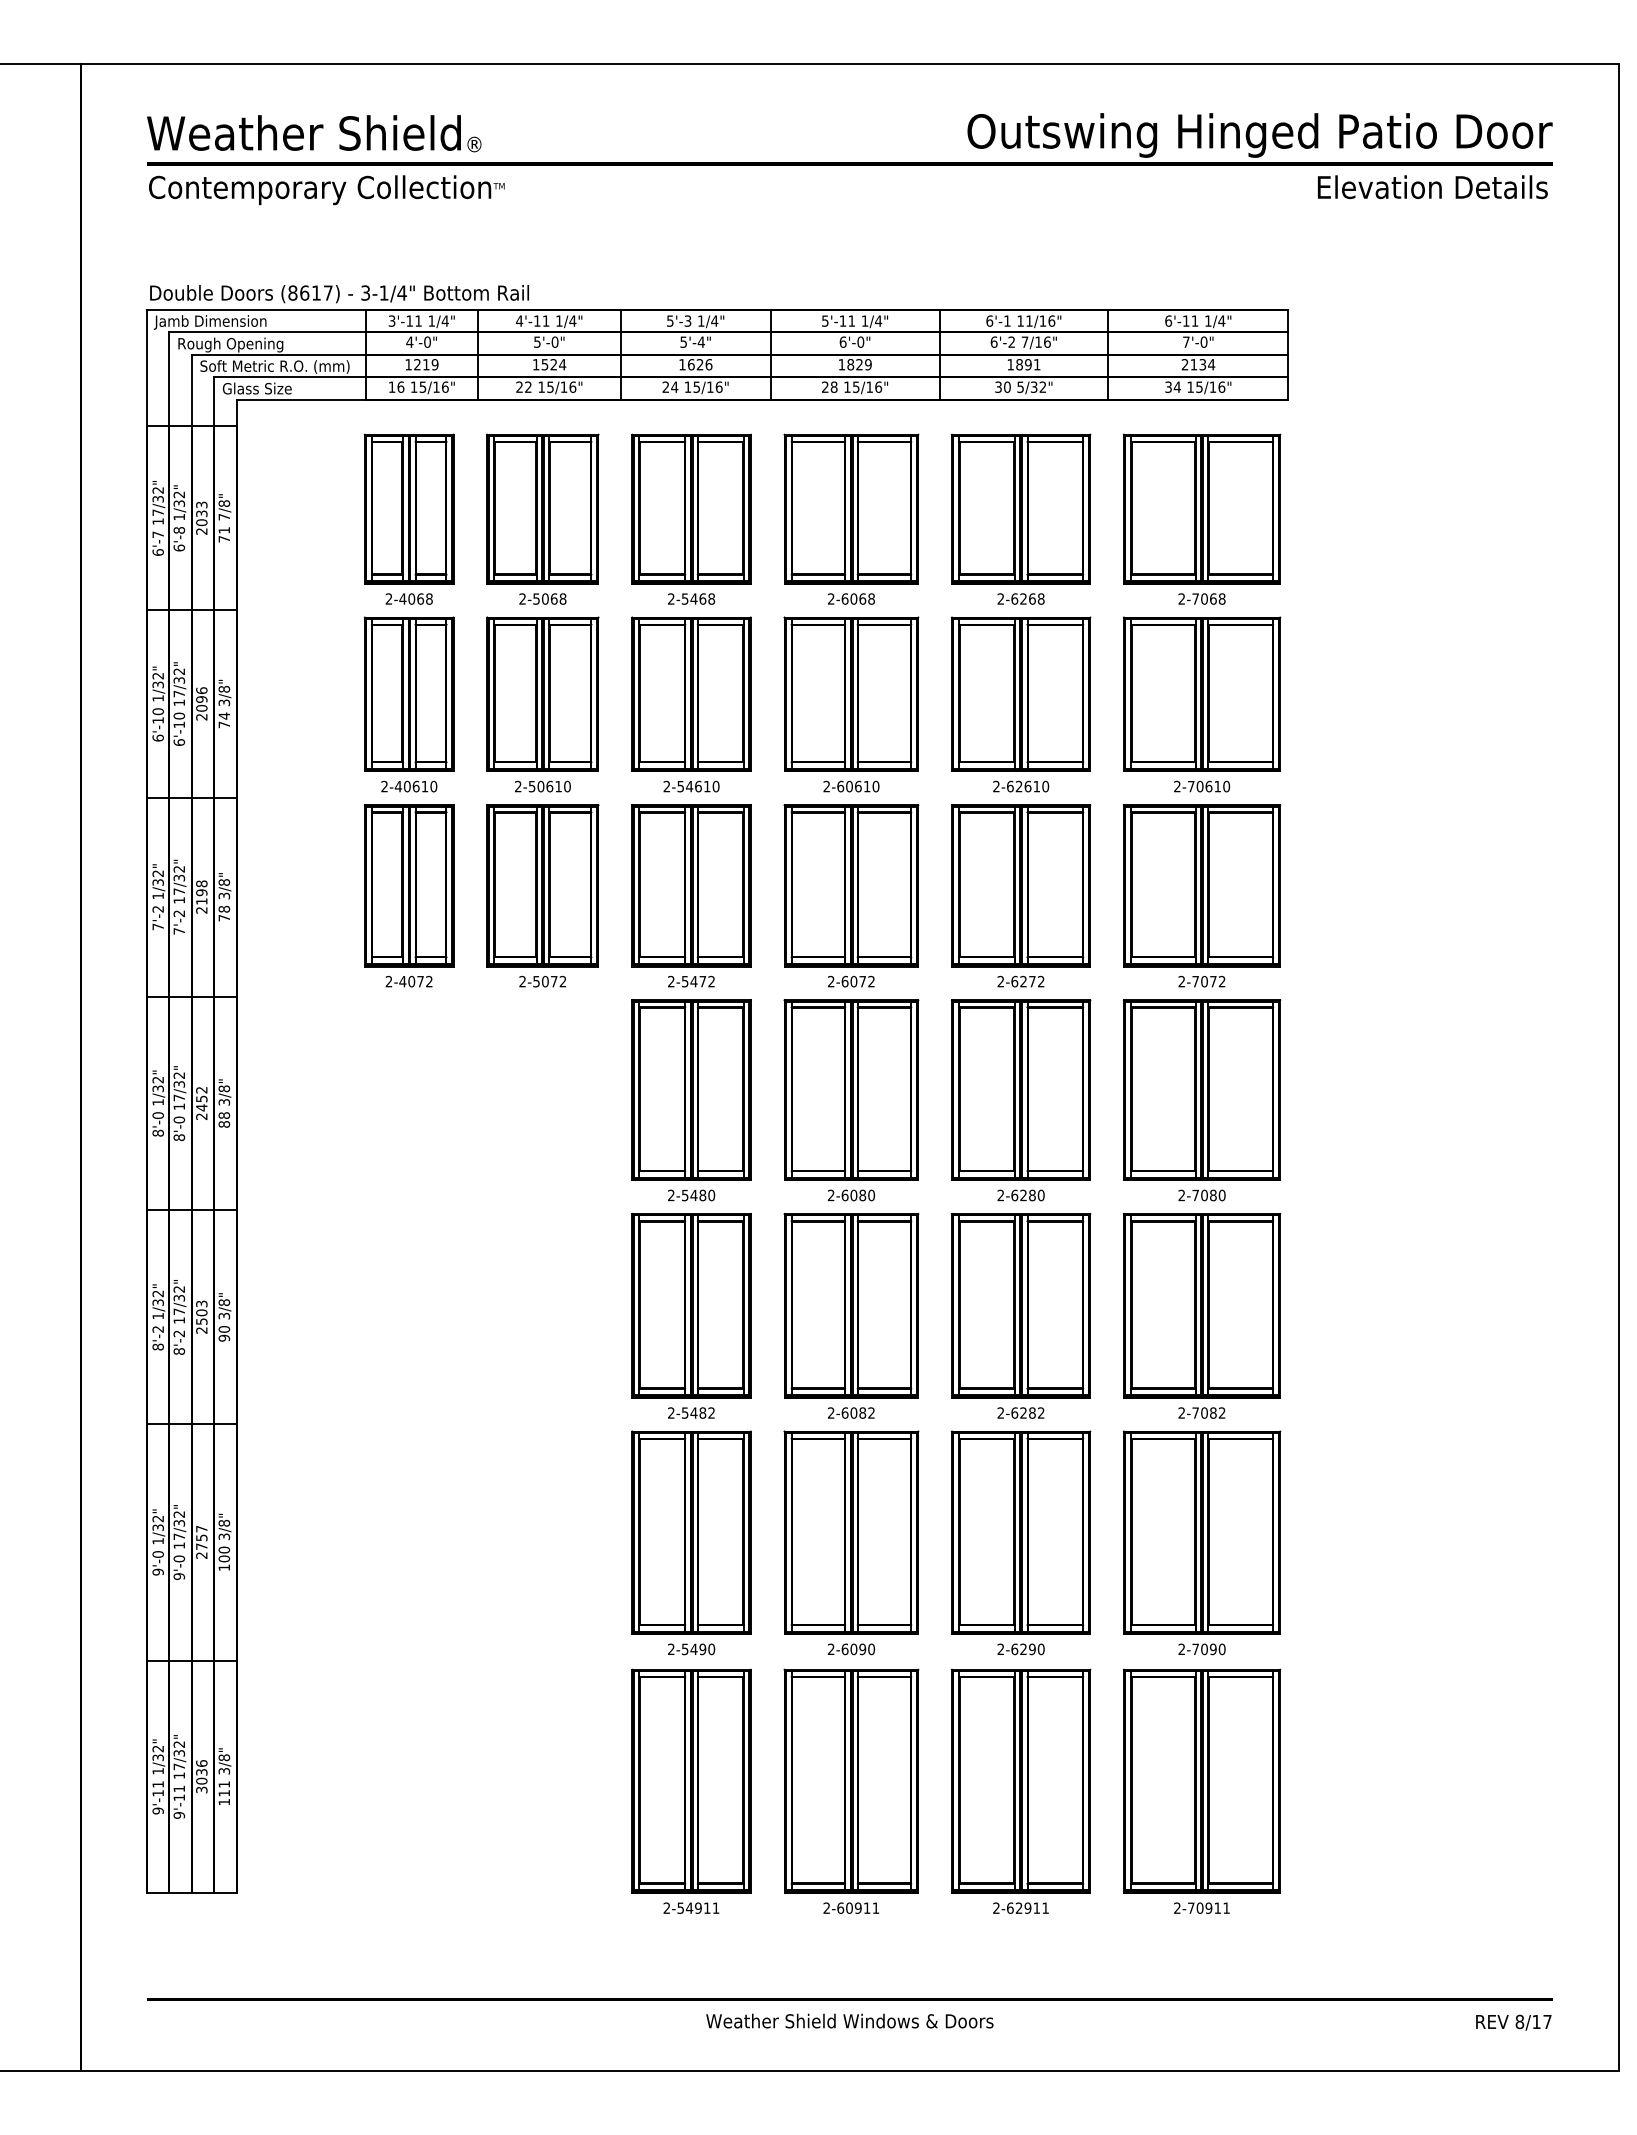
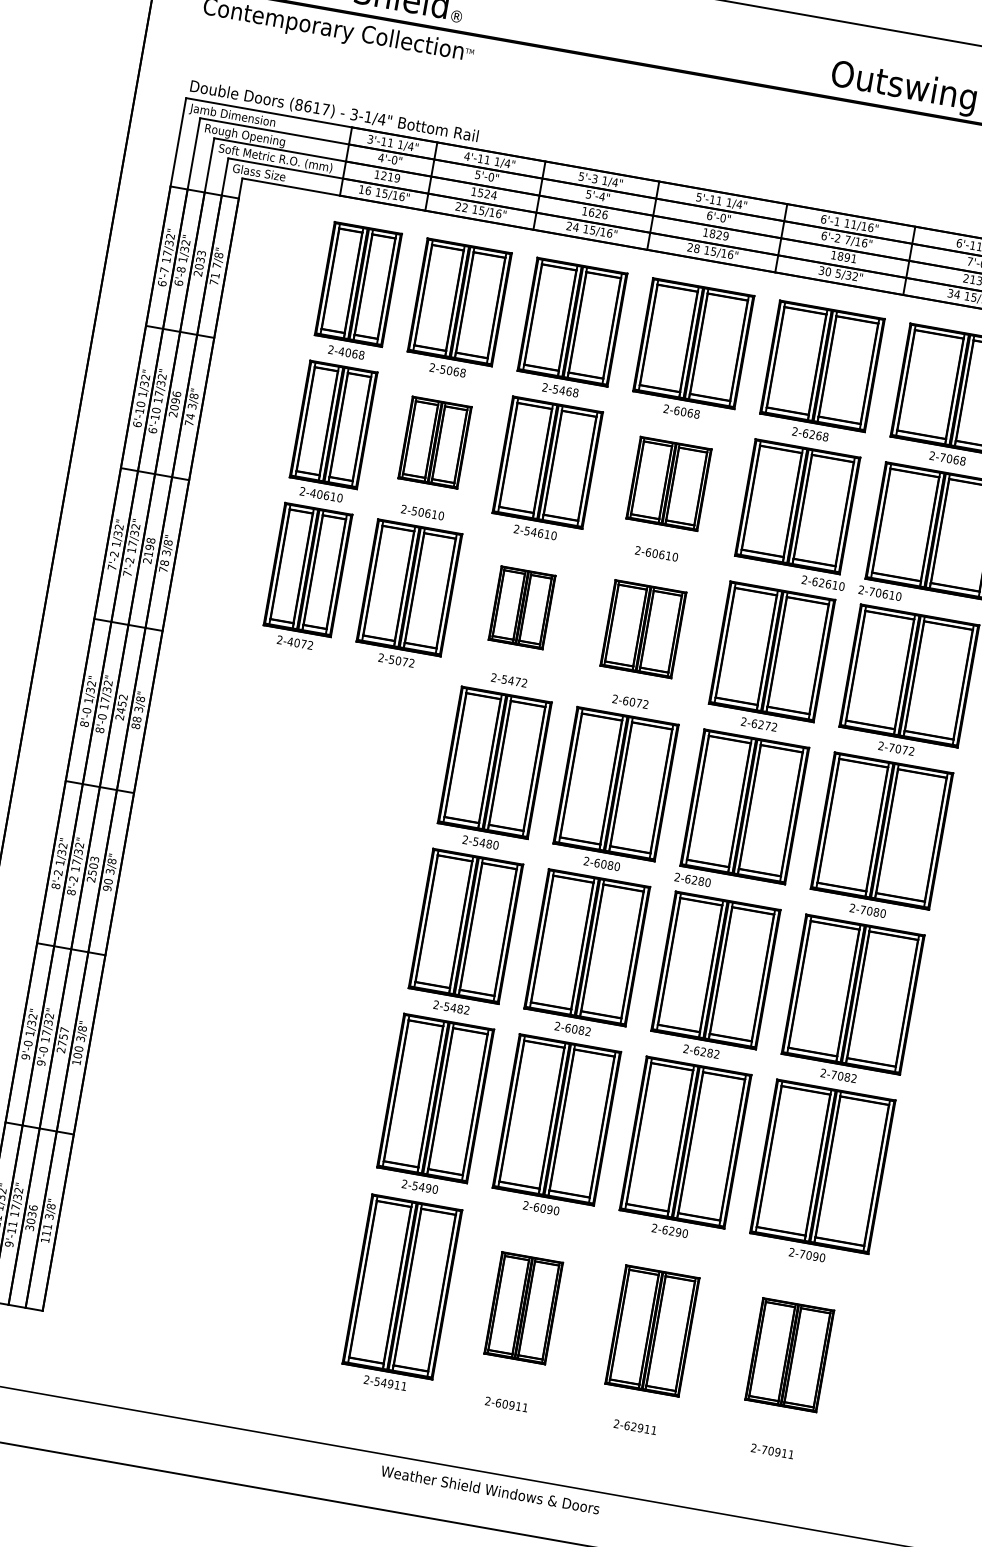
part: (542, 693) -> (434, 441), size x0.7
part: (851, 693) -> (669, 483), size x0.7
text: (1021, 786) -> (823, 583), moved
text: (1202, 786) -> (880, 593), moved
part: (691, 885) -> (522, 607), size x0.6
part: (851, 885) -> (643, 628), size x0.7
text: (1020, 1195) -> (692, 879), moved
part: (851, 1780) -> (523, 1307), size x0.6
part: (1021, 1780) -> (652, 1330), size x0.7
part: (1202, 1780) -> (790, 1354), size x0.6

